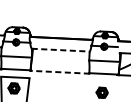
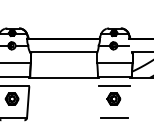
line: (60, 50) -> (63, 52), dashed -> solid
line: (59, 71) -> (63, 77), dashed -> solid
line: (102, 81) -> (113, 86), added

